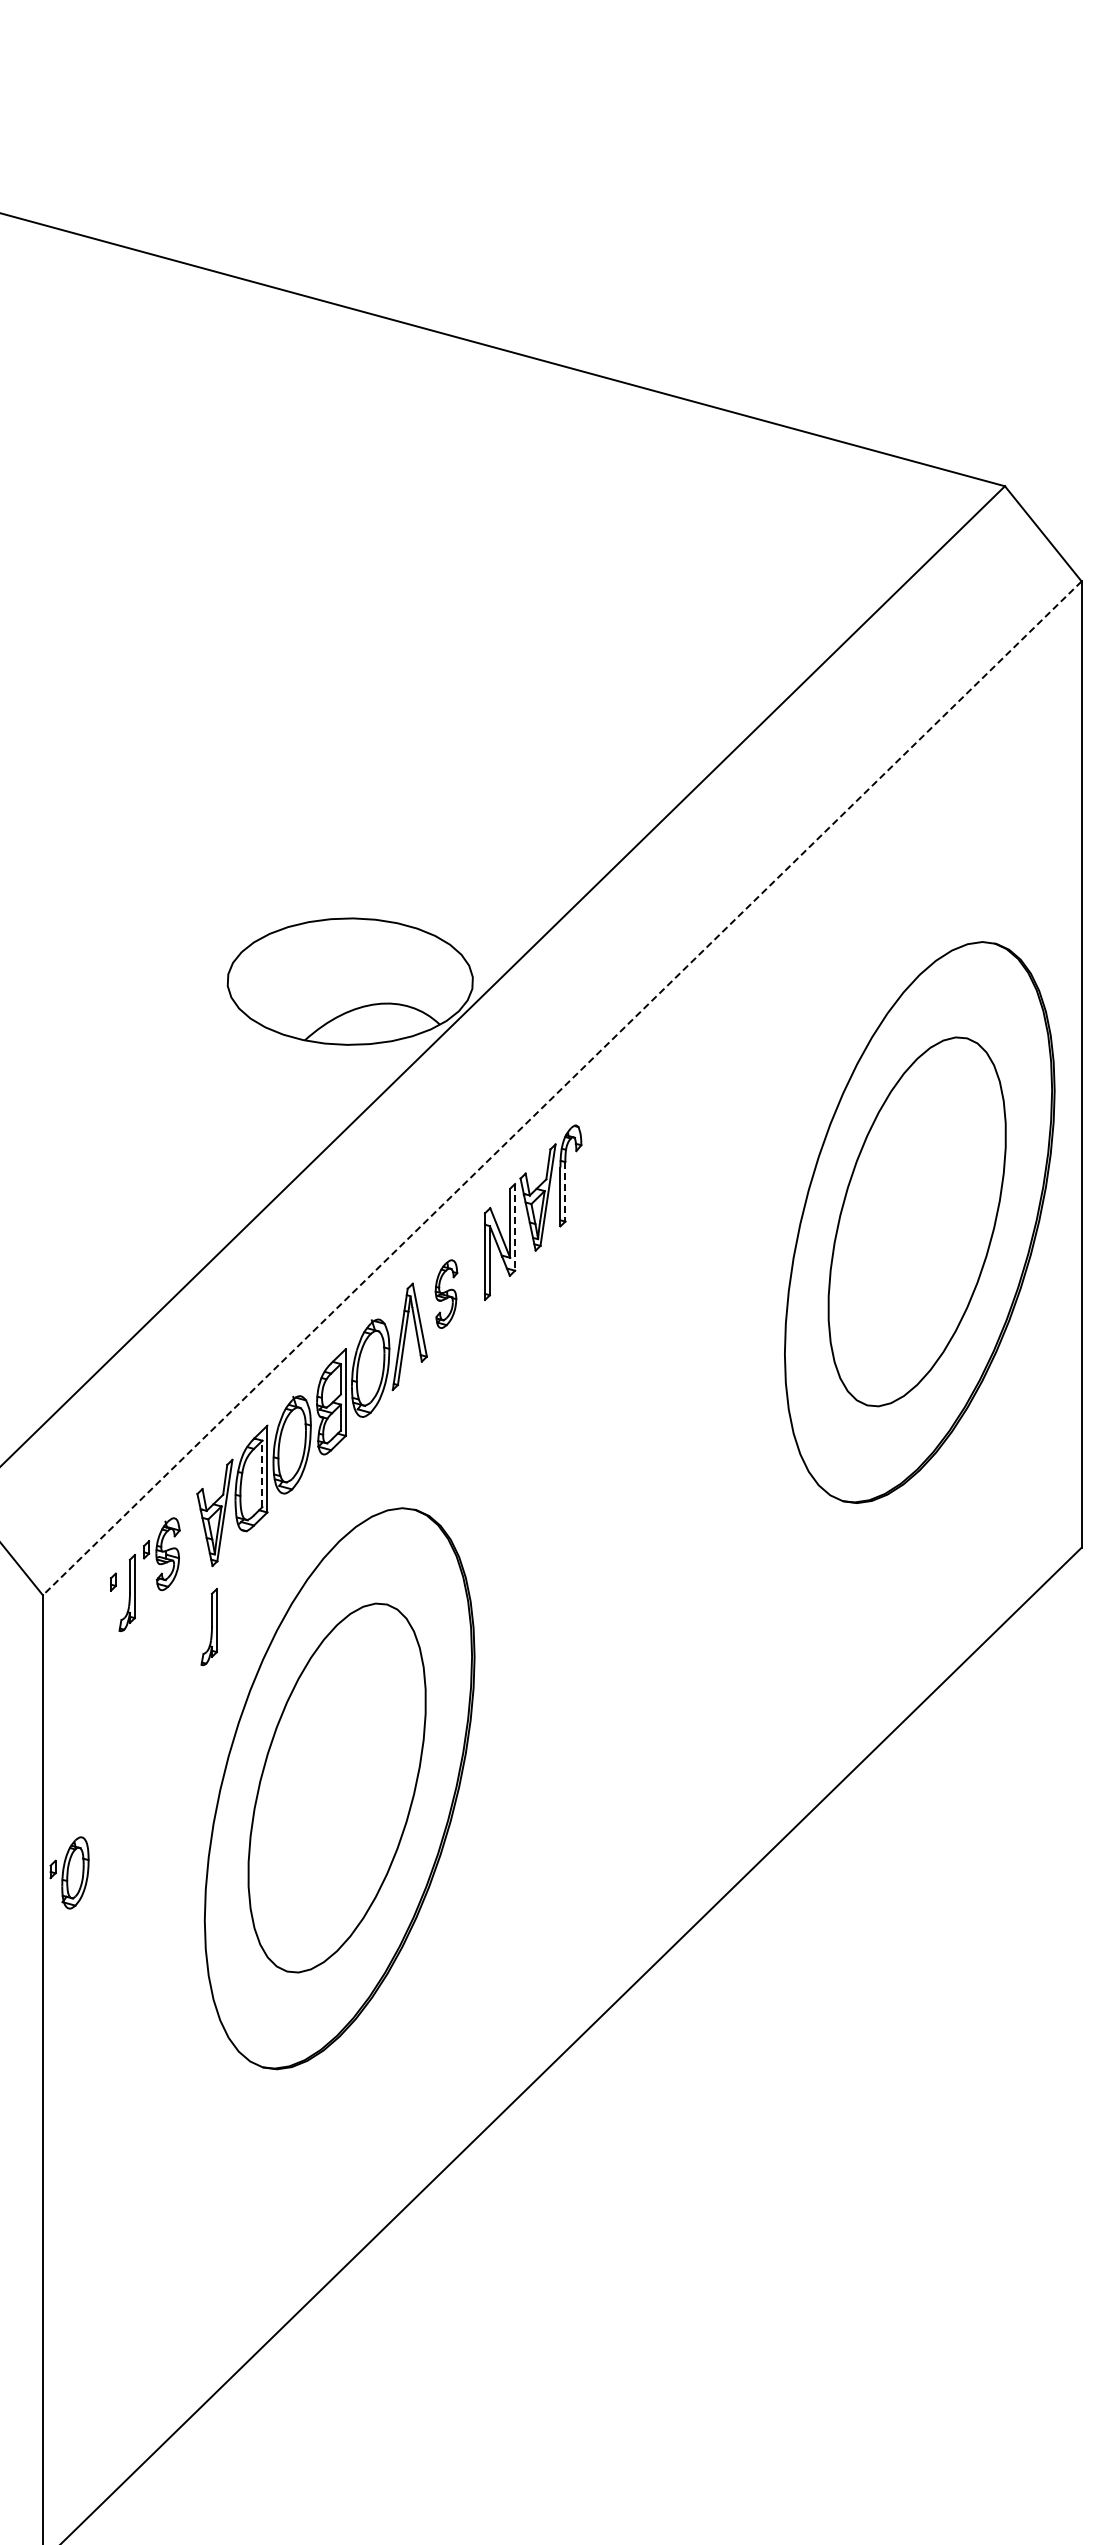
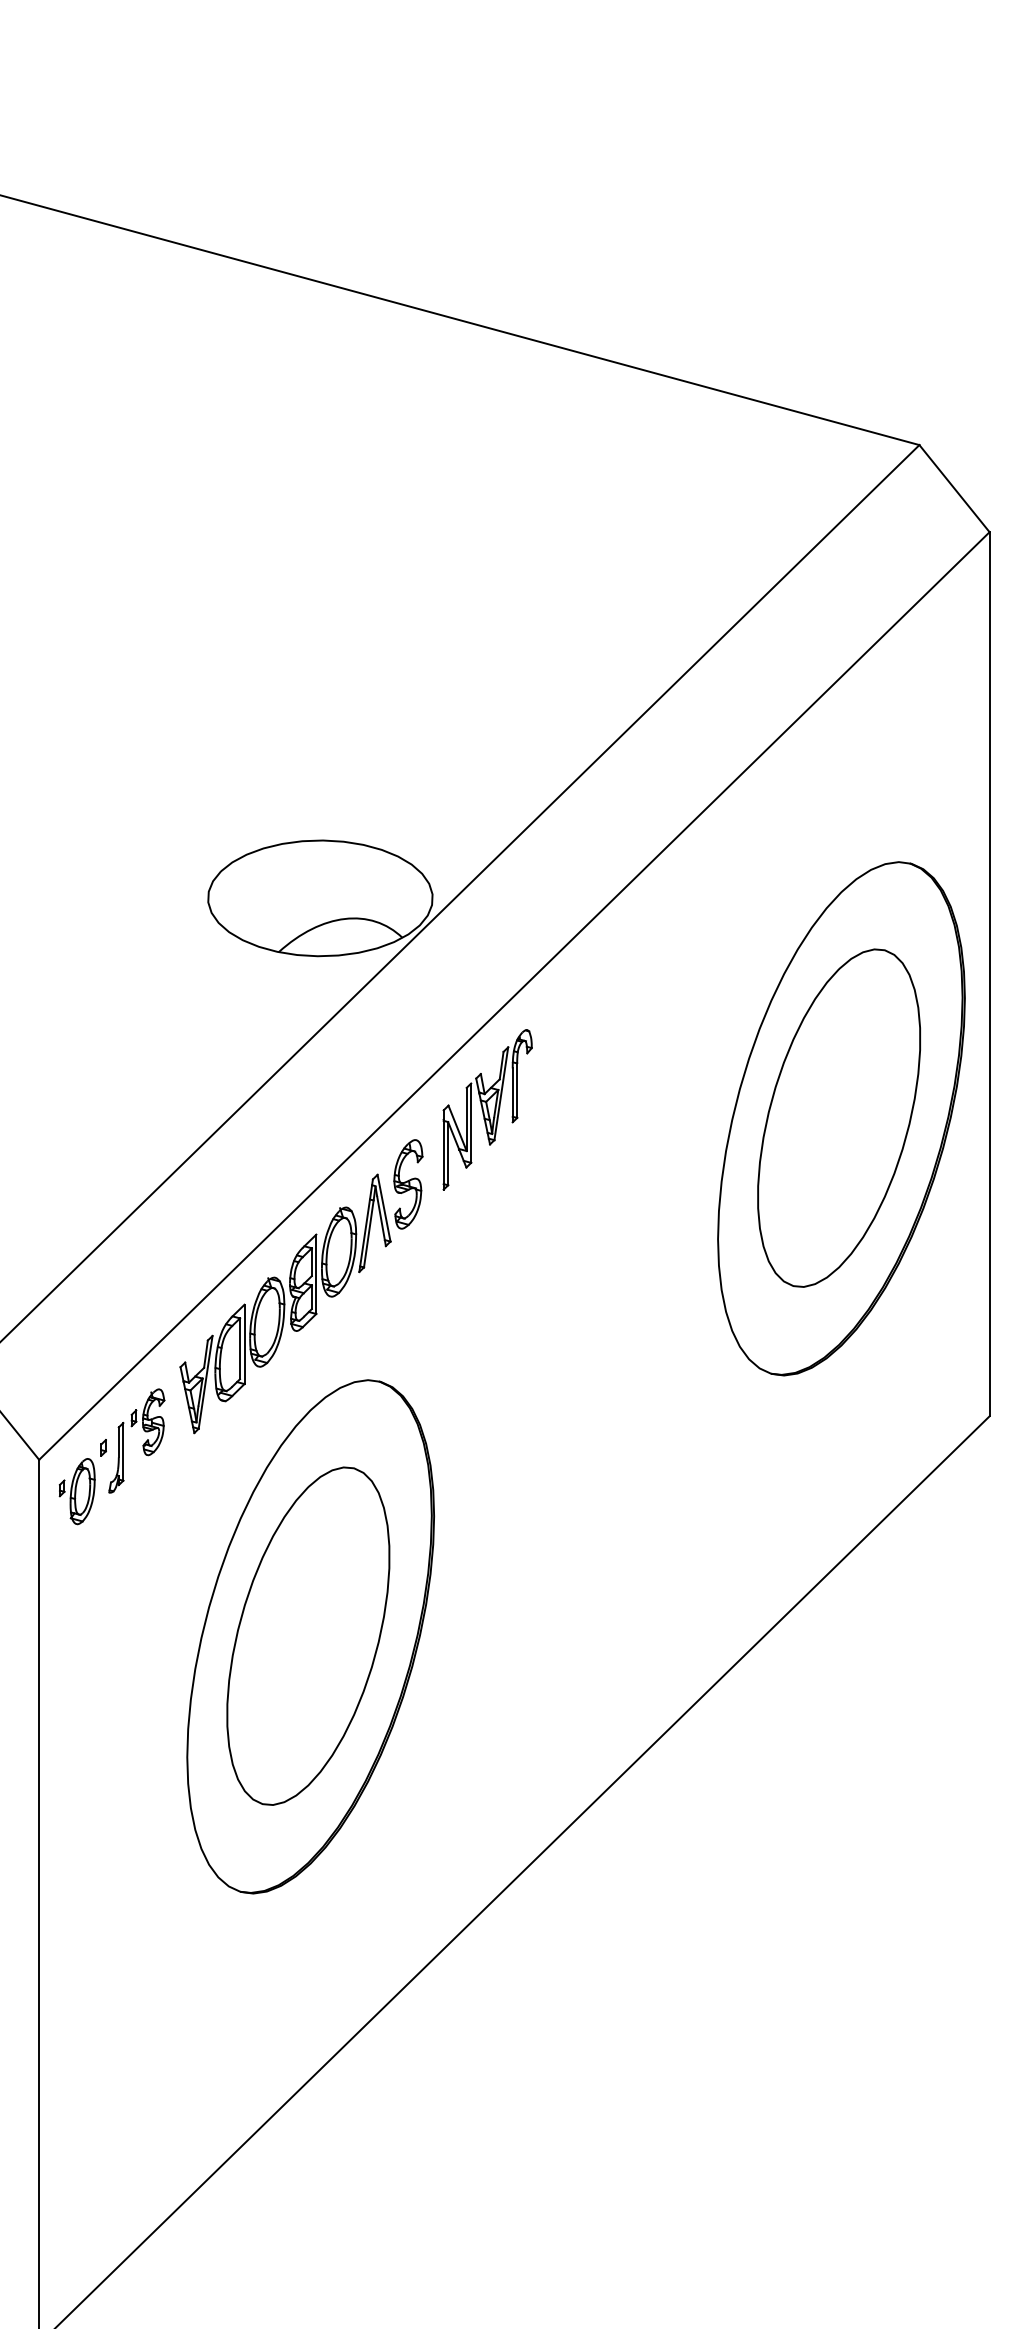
line: (562, 1088) -> (514, 996), dashed -> solid
line: (565, 1191) -> (517, 1090), dashed -> solid
line: (515, 1227) -> (471, 1123), dashed -> solid
part: (446, 1293) -> (408, 1183), size x1.43
line: (262, 1473) -> (240, 1348), dashed -> solid
part: (208, 1626) -> (190, 1488), removed
part: (69, 1872) -> (77, 1491), moved

